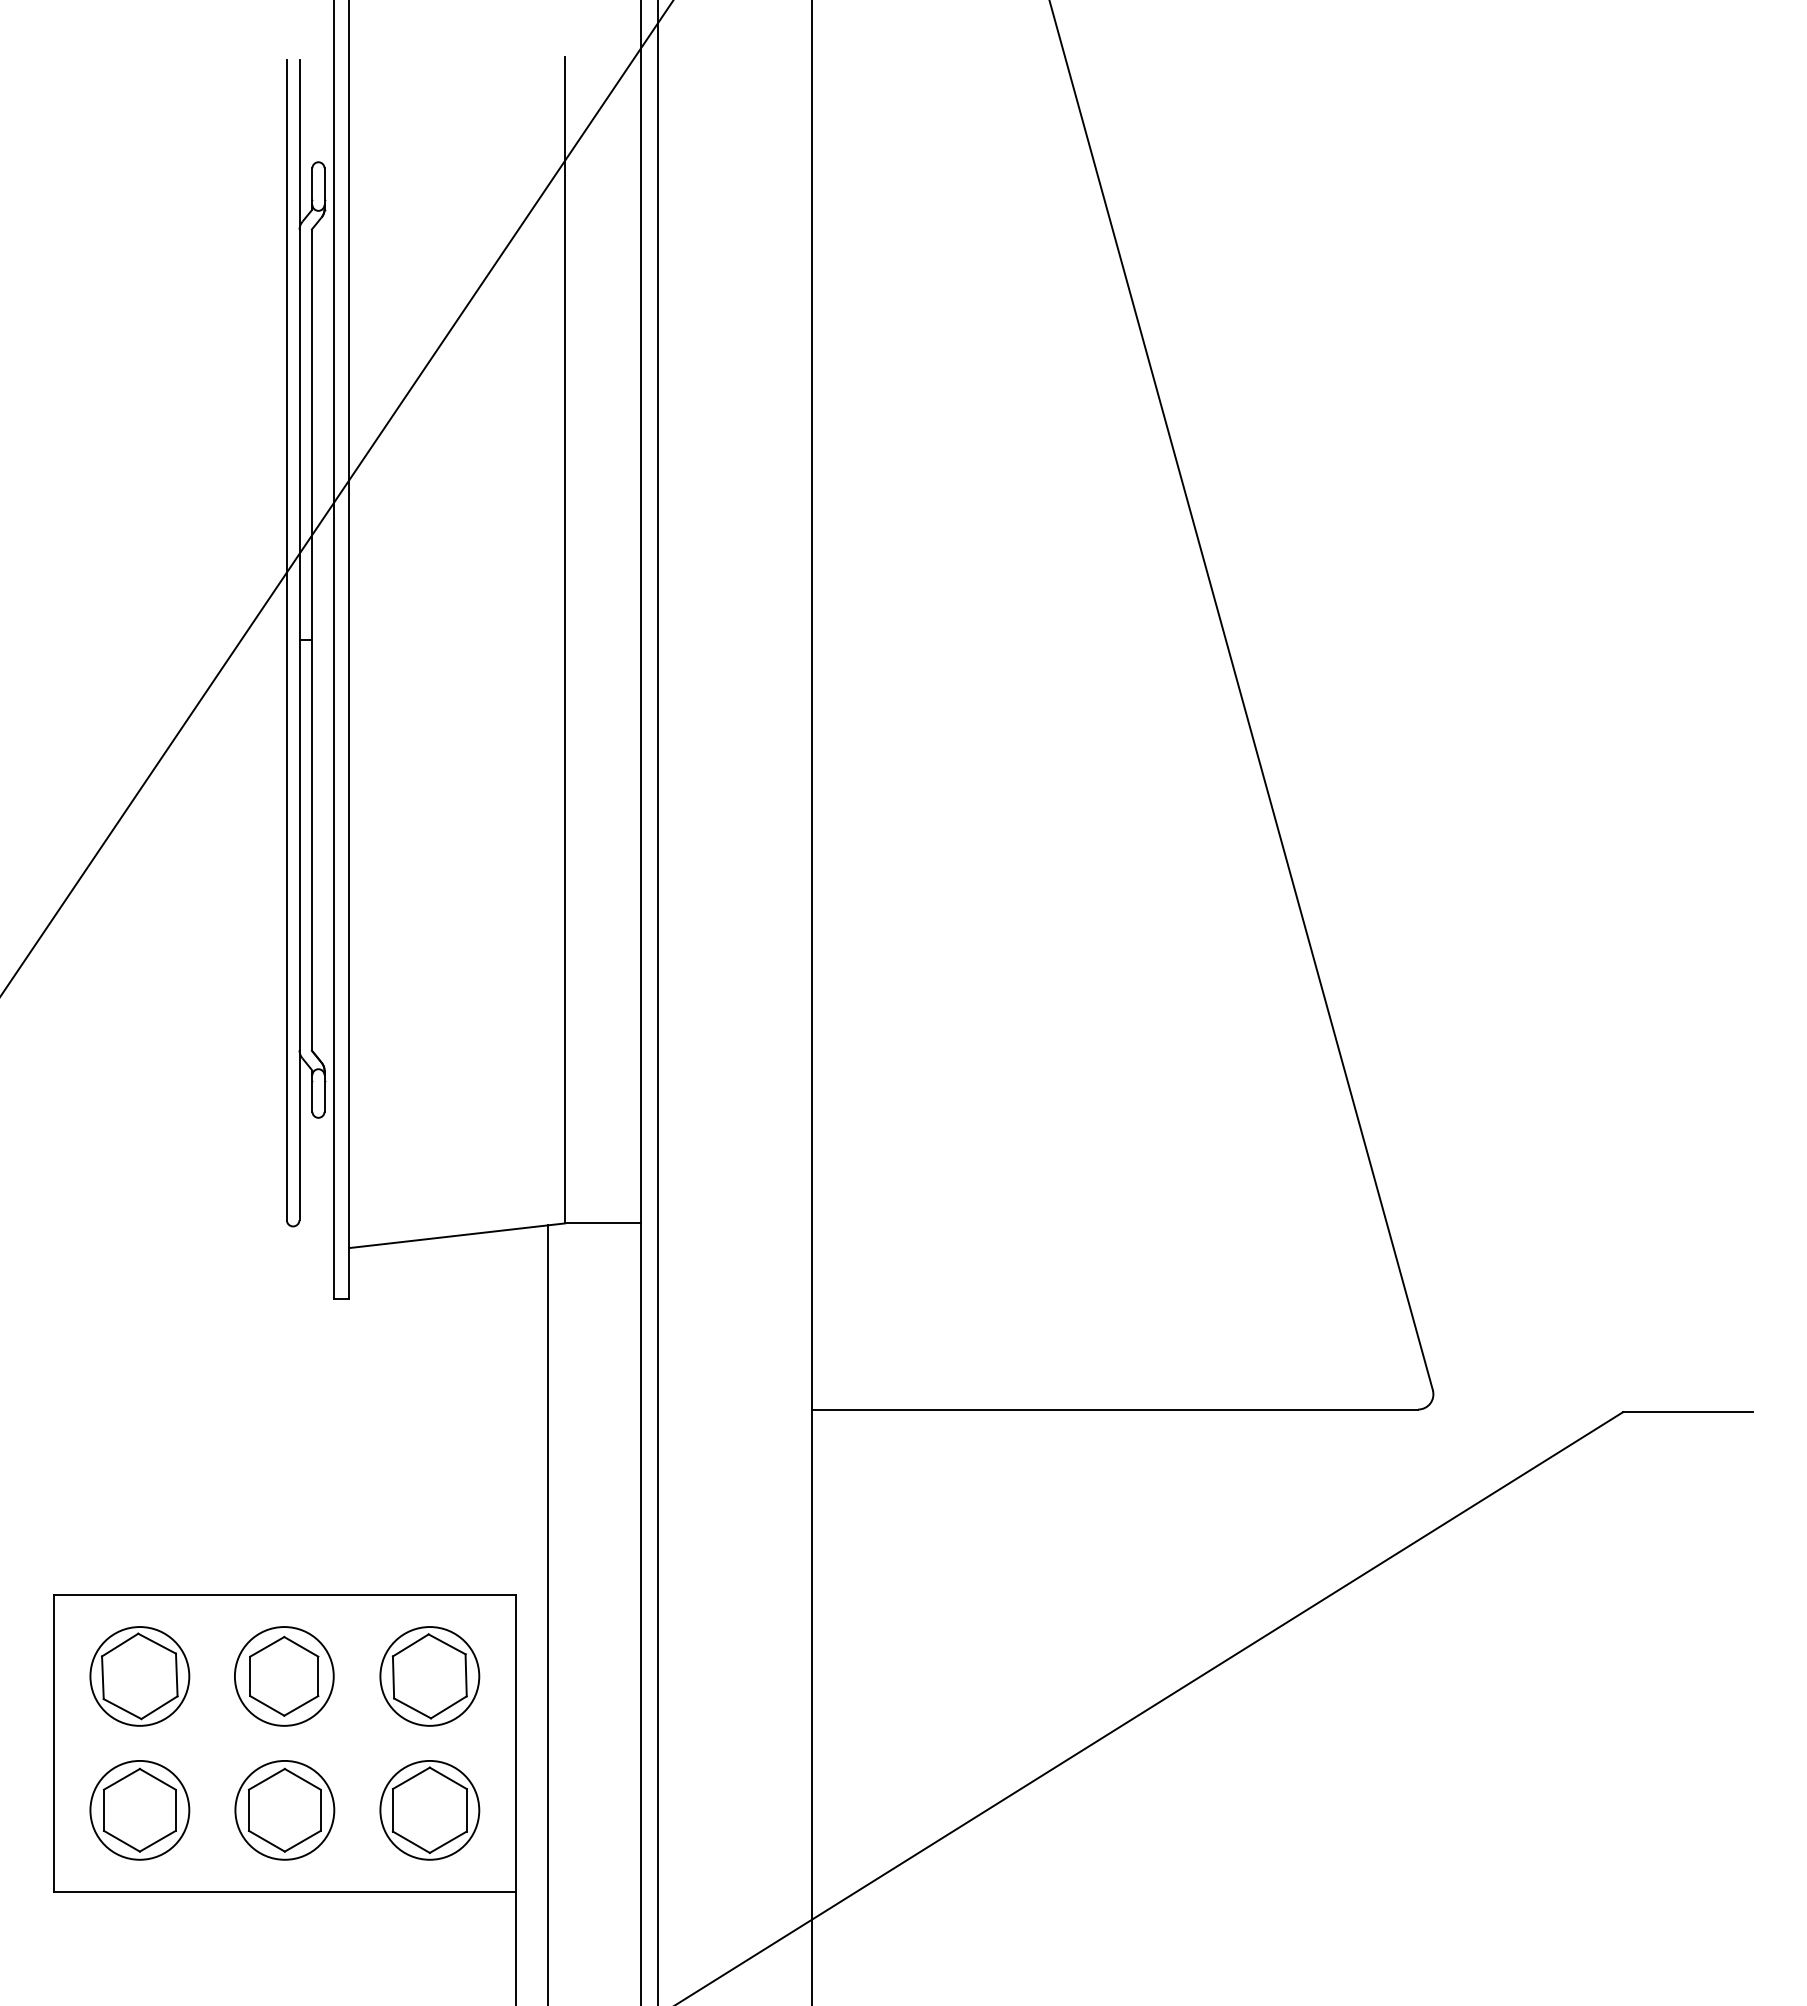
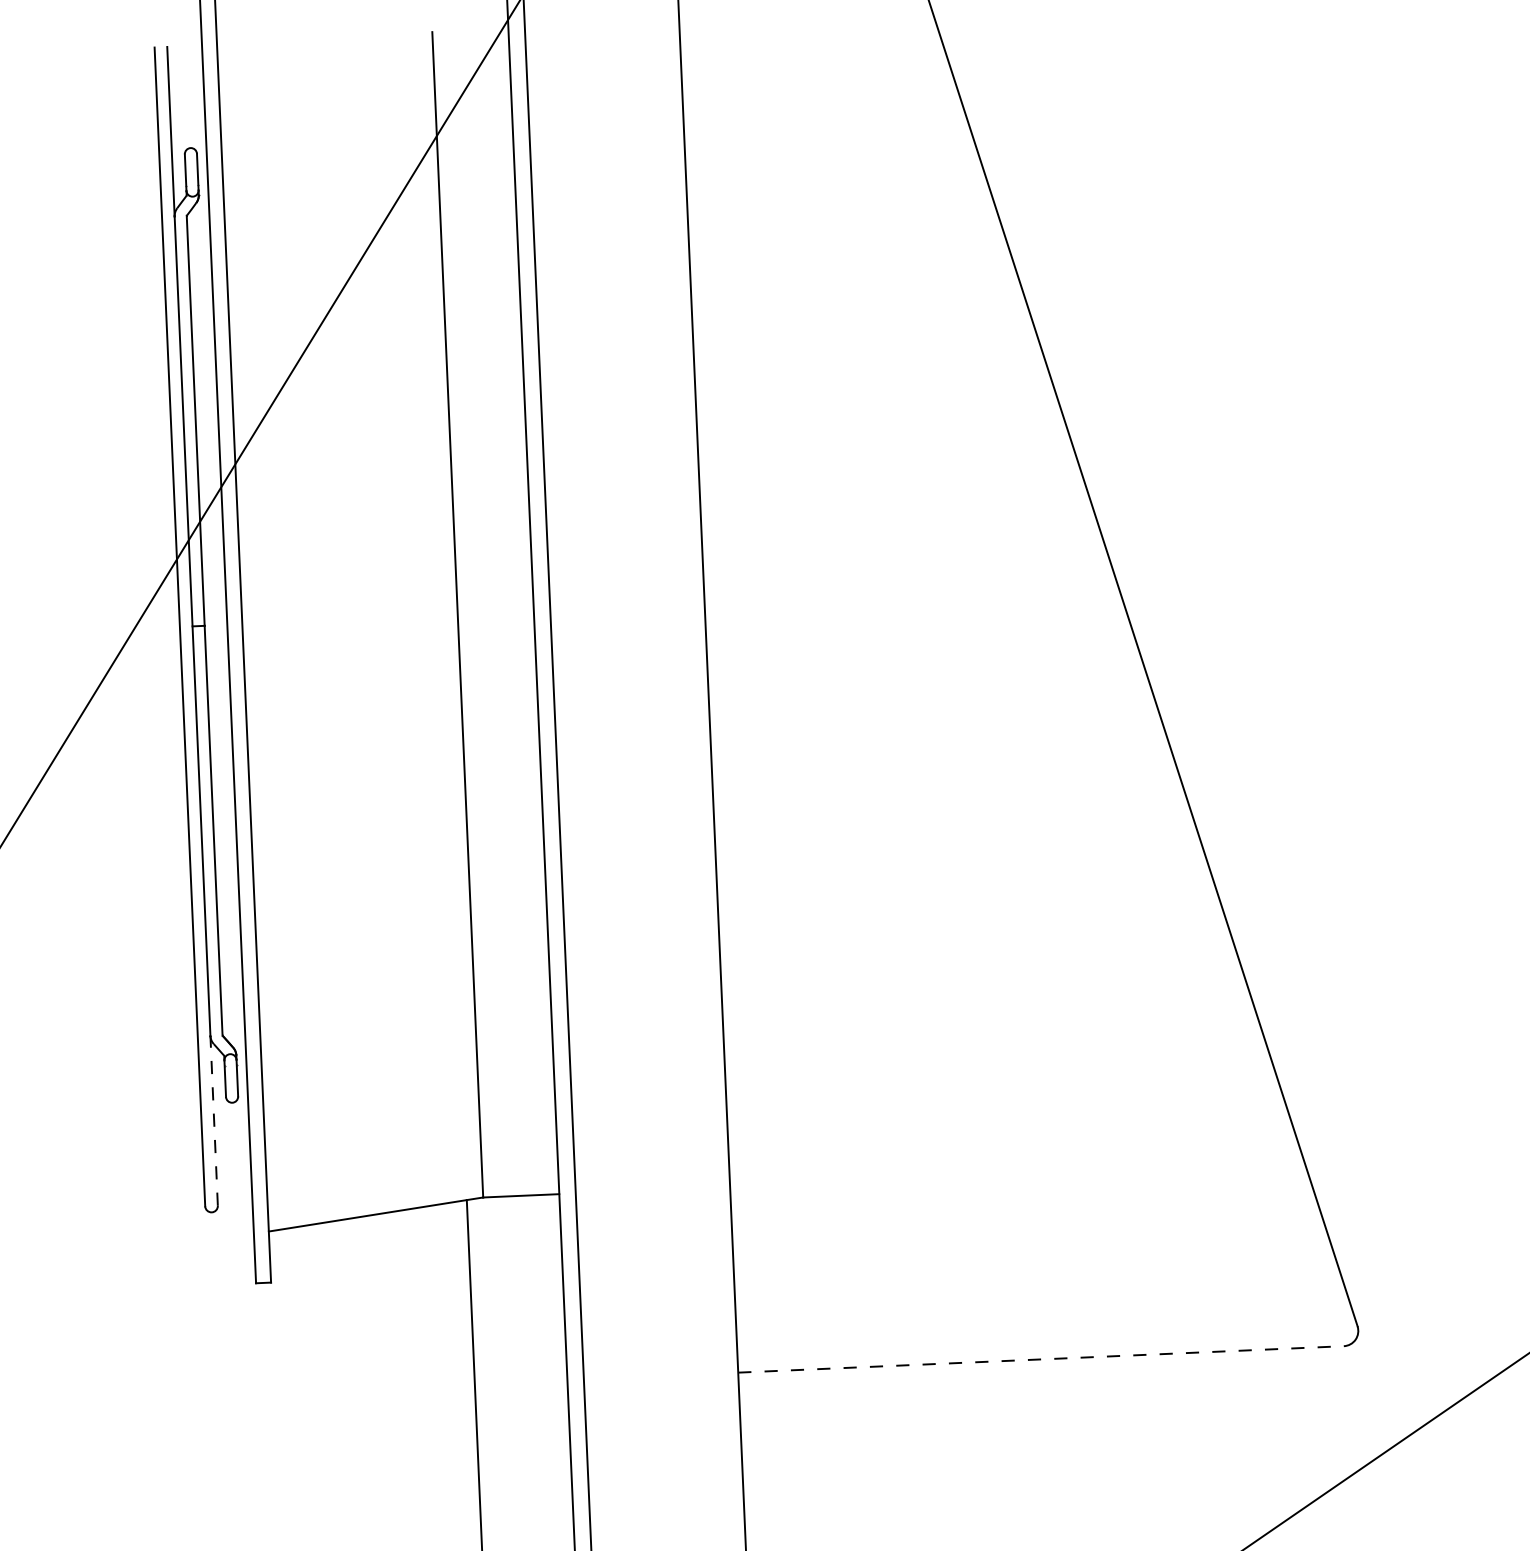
line: (299, 1135) -> (214, 1121), solid -> dashed
line: (1115, 1409) -> (1041, 1359), solid -> dashed

